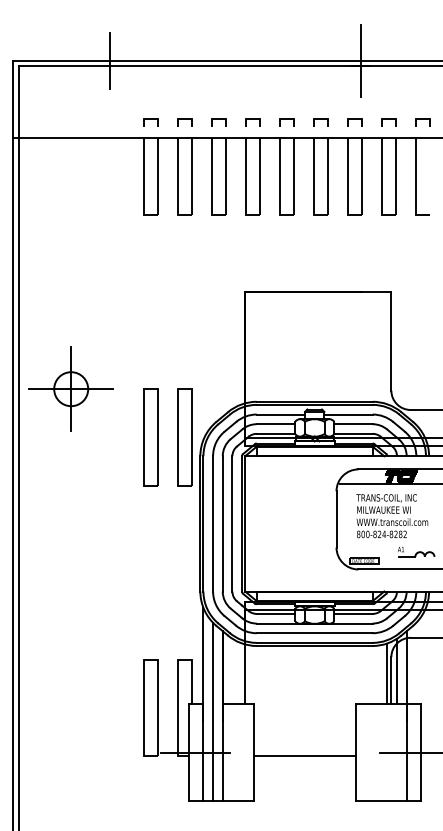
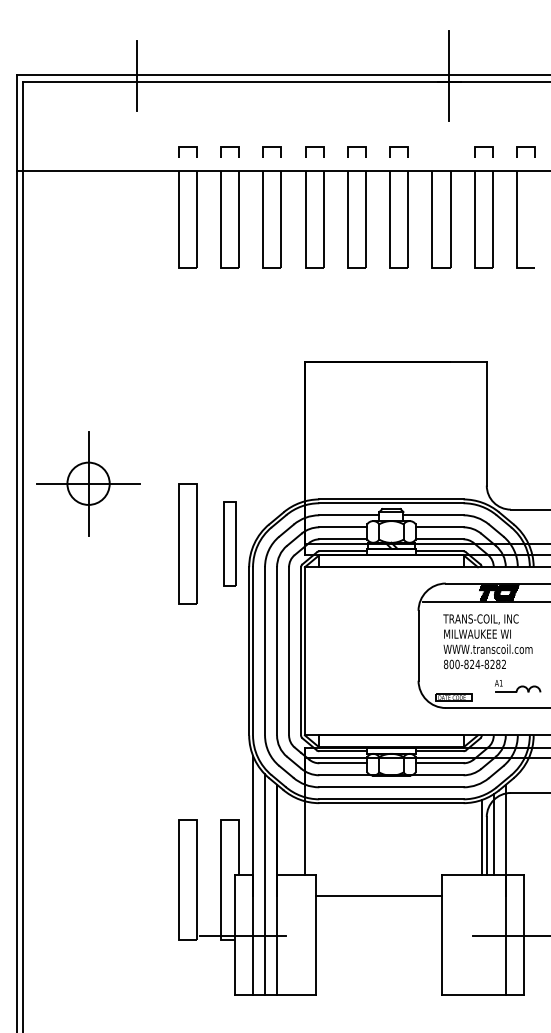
line: (354, 118) -> (441, 147), removed
part: (184, 437) -> (229, 543), size x0.7
line: (305, 756) -> (379, 896), moved

